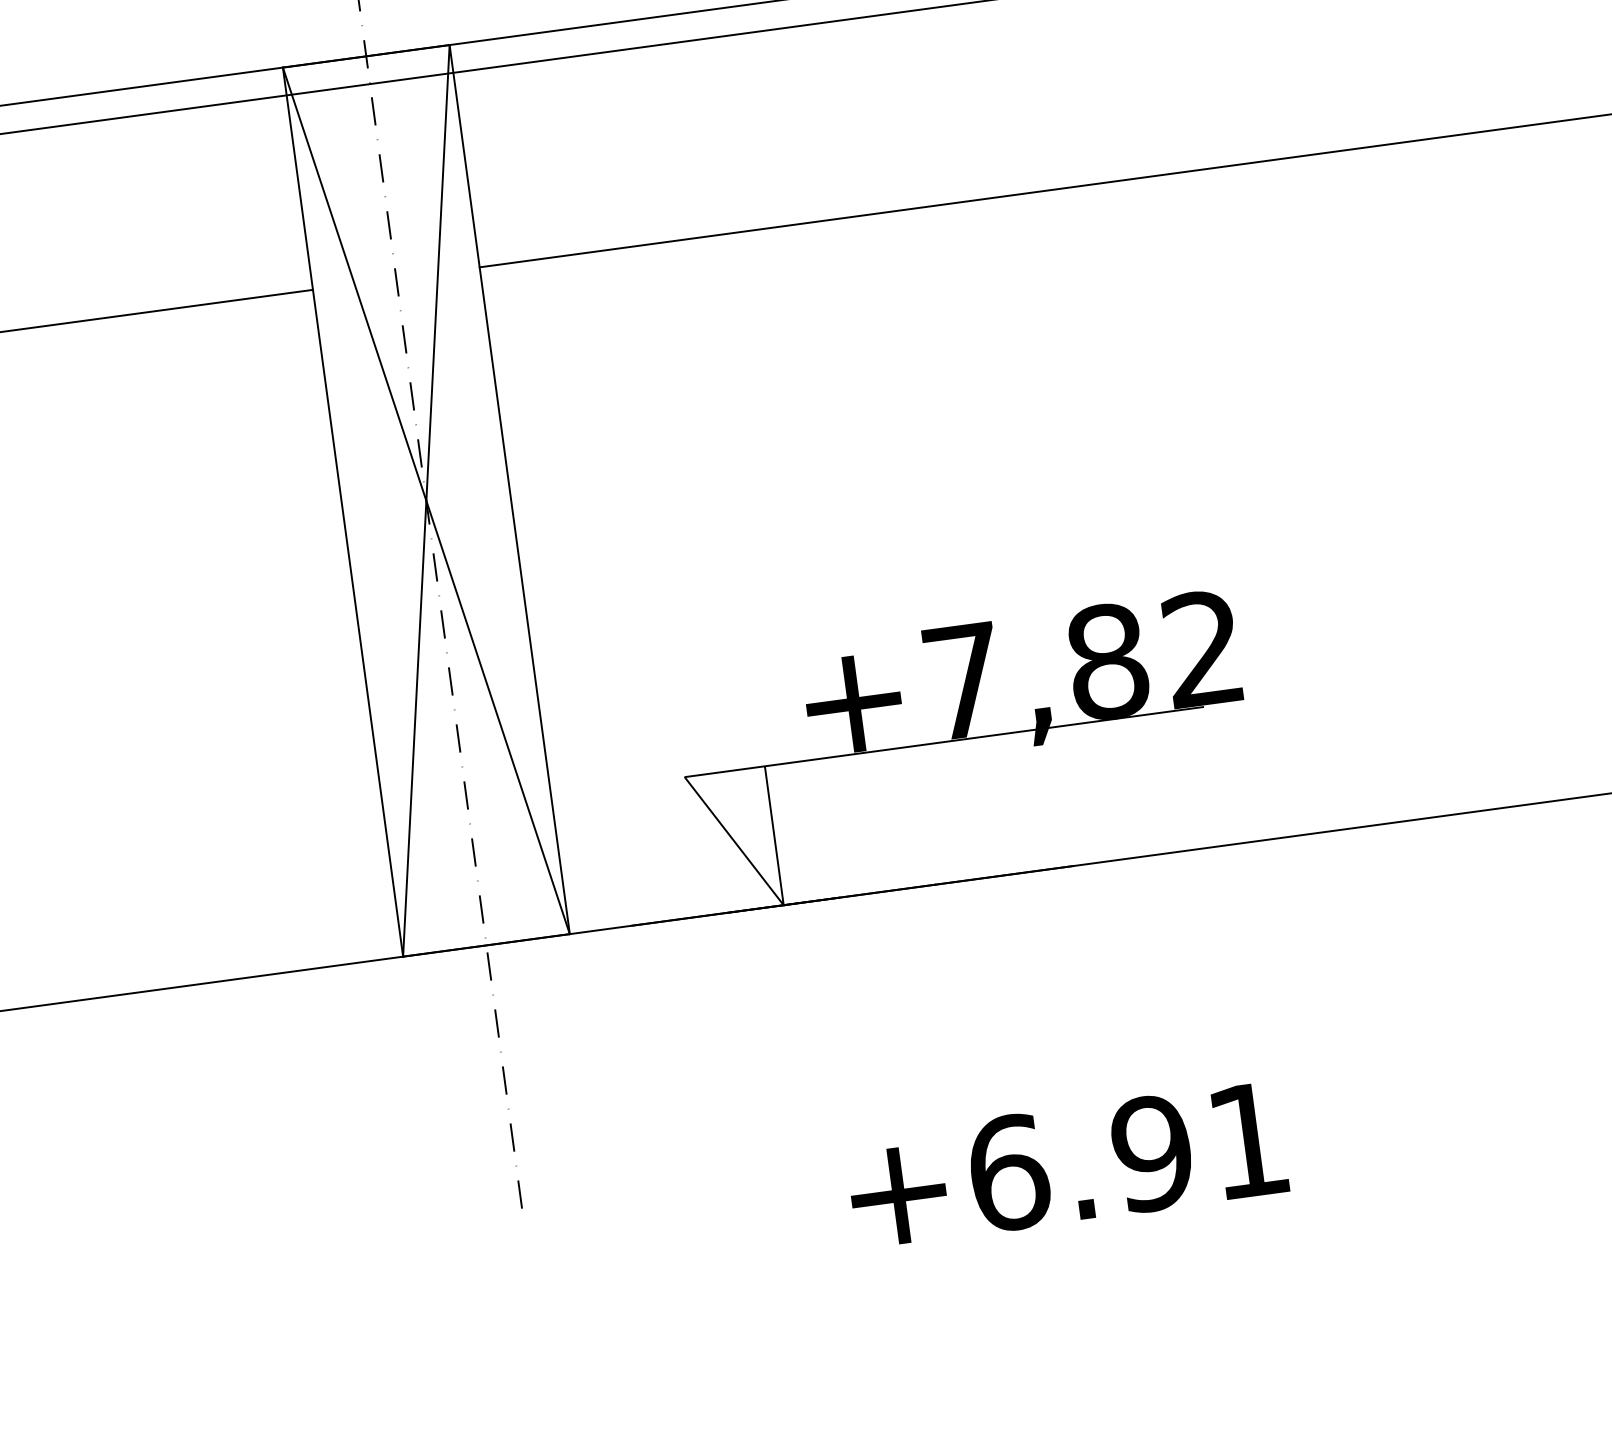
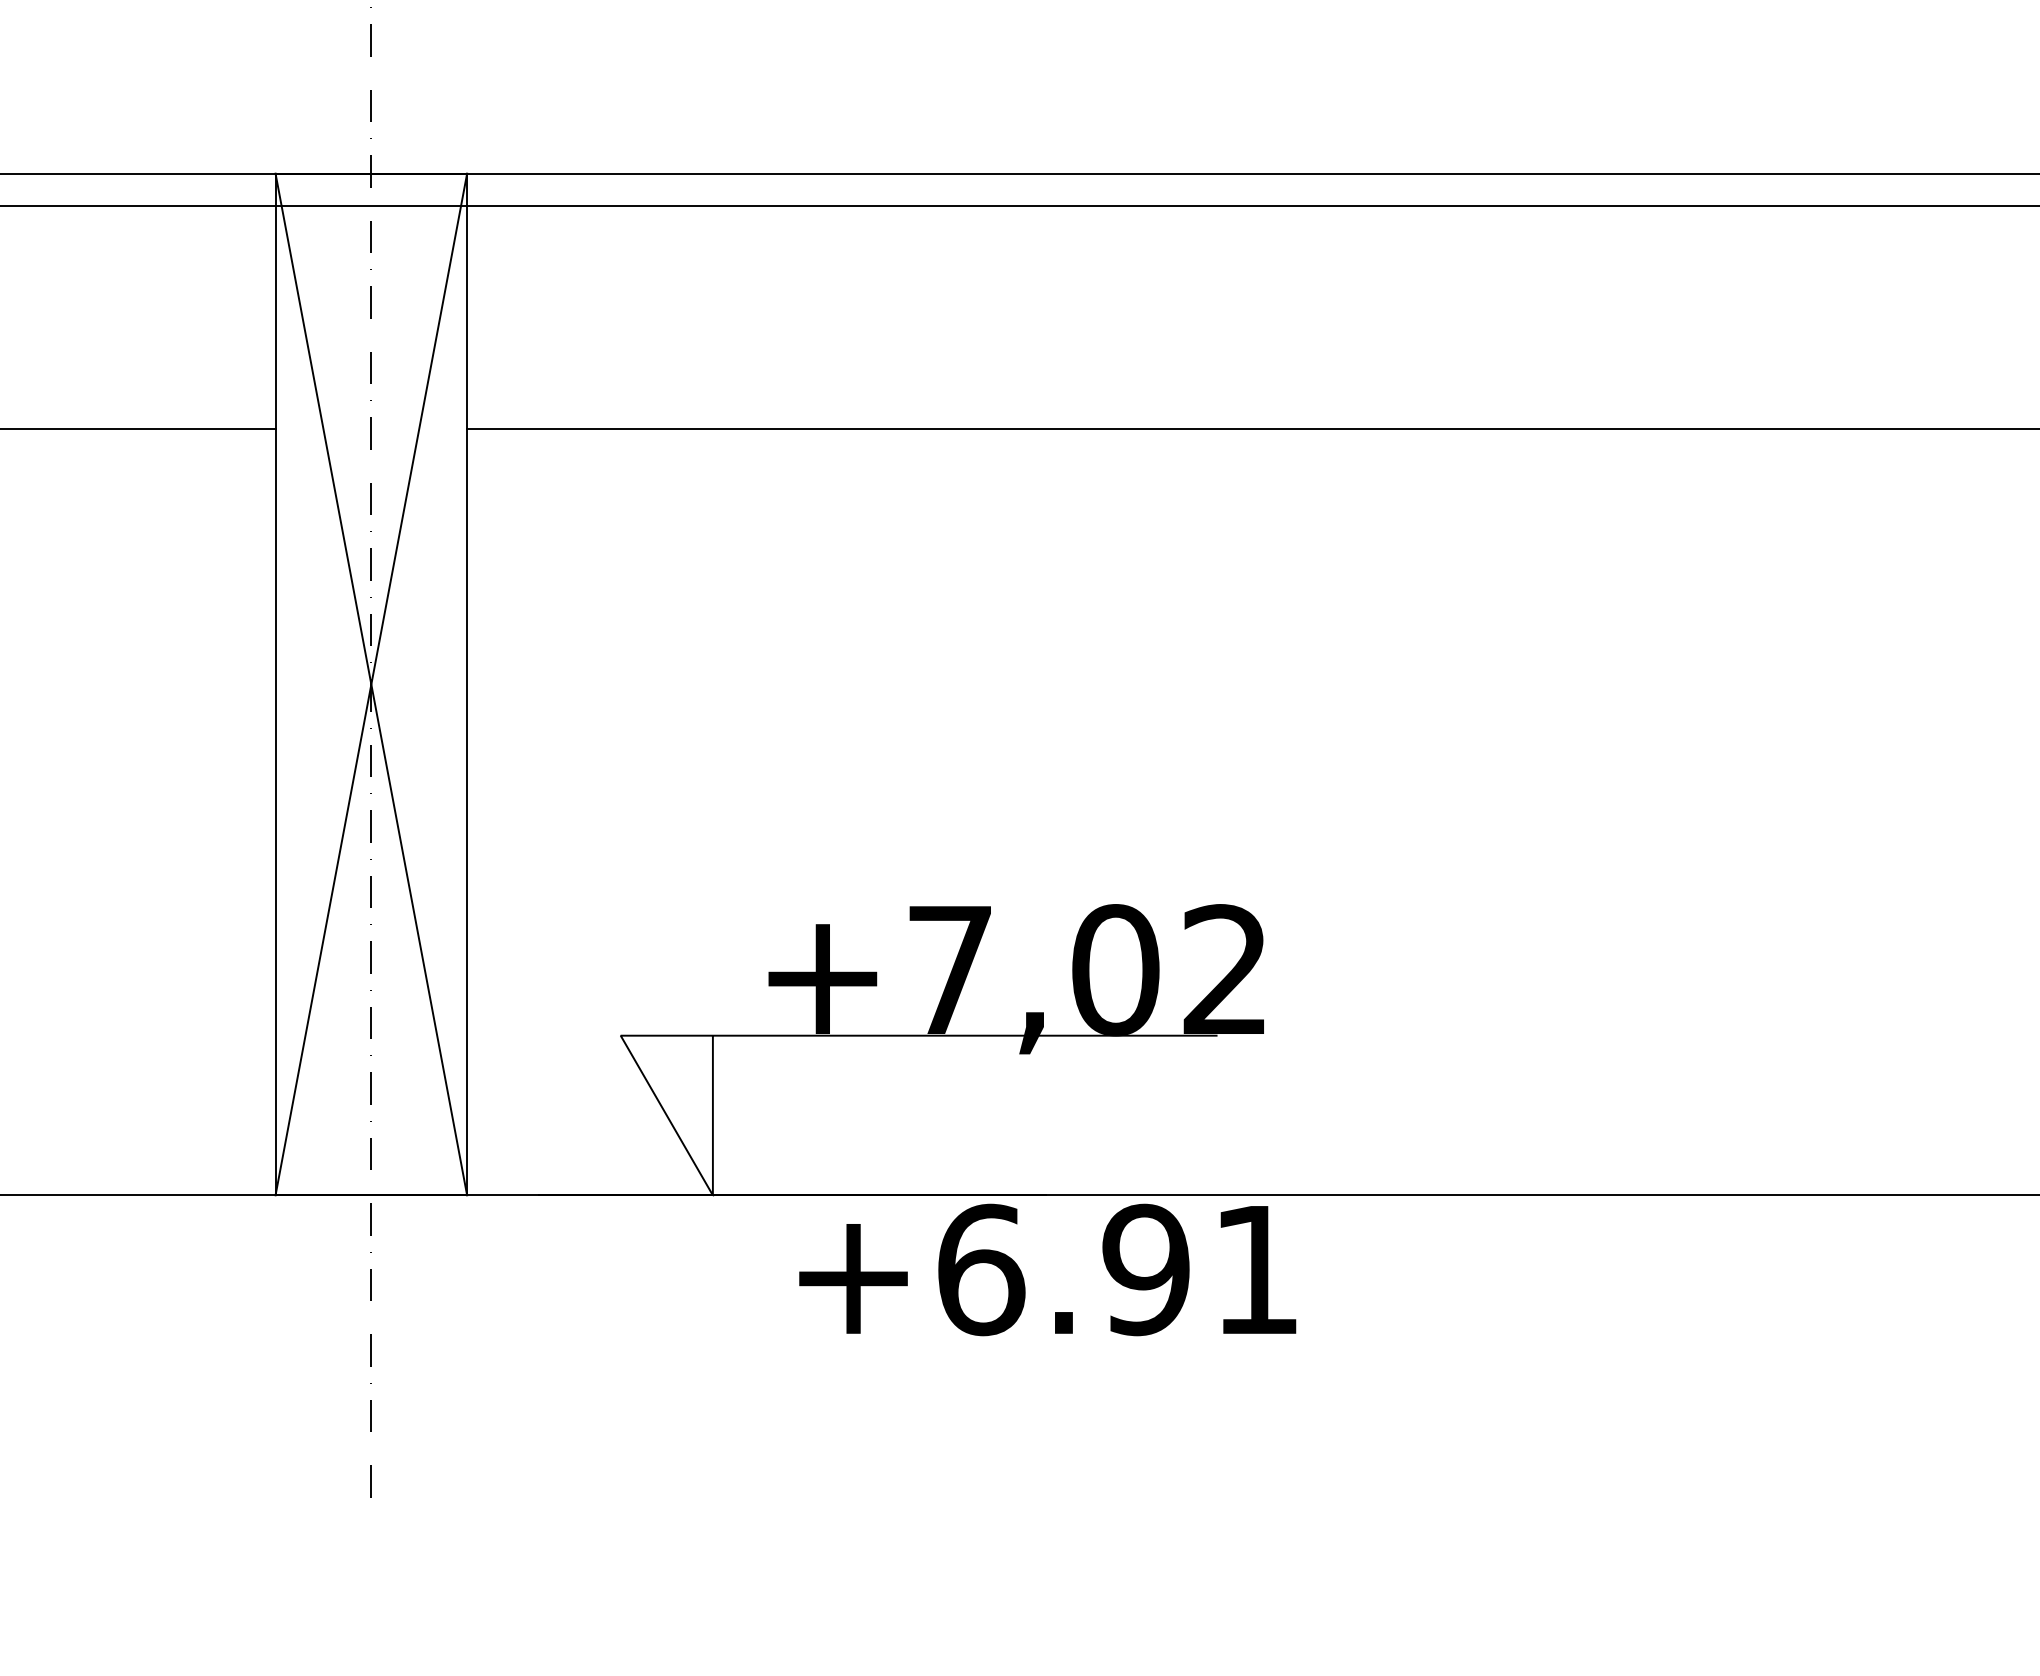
text: (1107, 661) -> (1115, 969), +7,82 -> +7,02
text: (1066, 1164) -> (1047, 1269), moved

